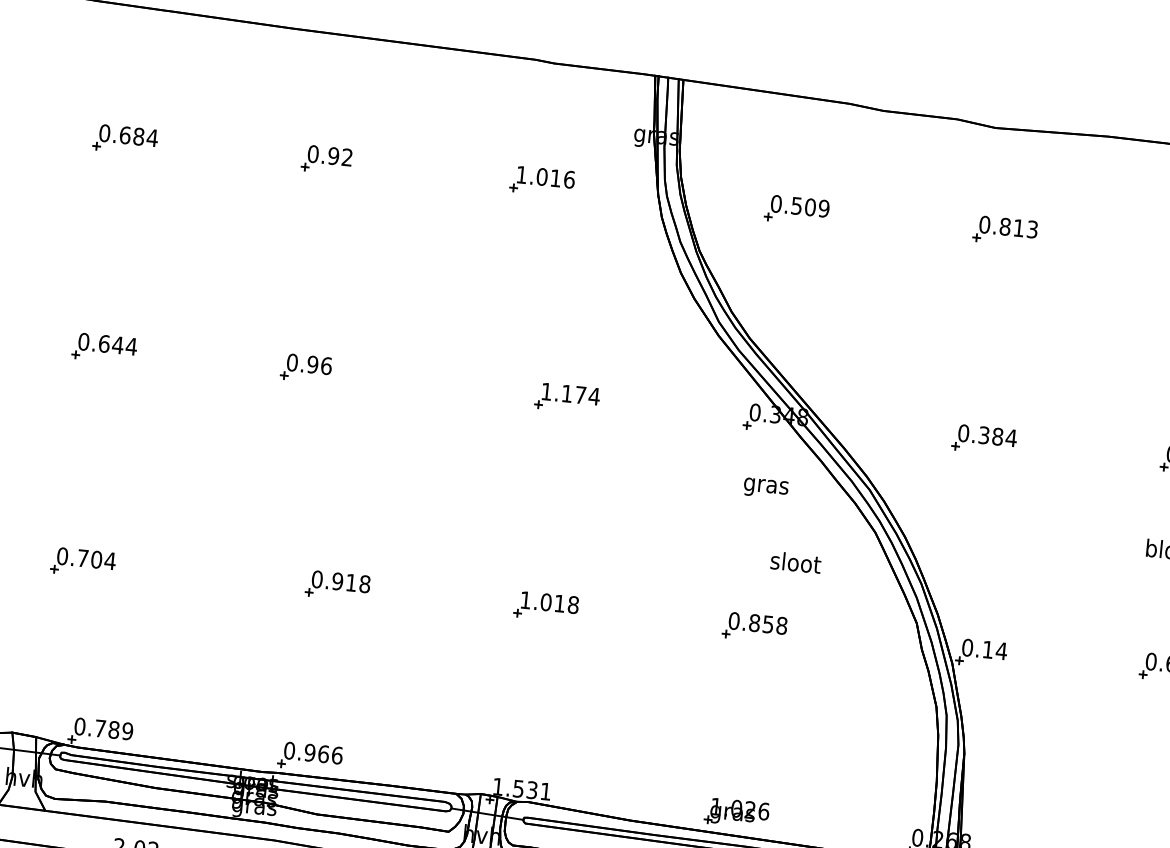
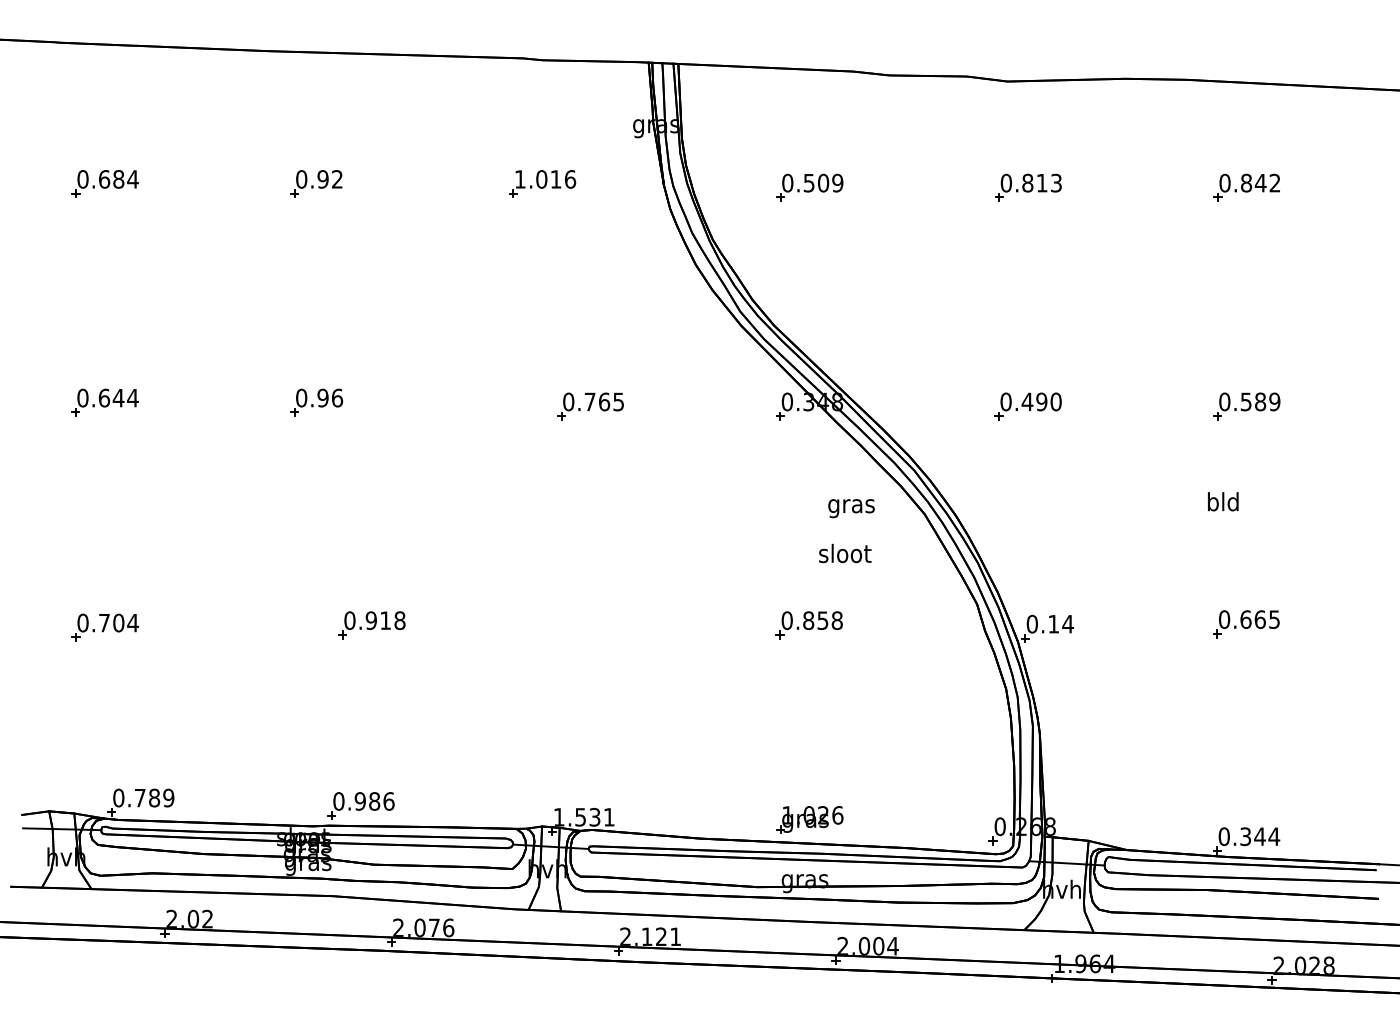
text: (570, 393) -> (593, 401), 1.174 -> 0.765
text: (997, 436) -> (1041, 401), 0.384 -> 0.490
text: (766, 488) -> (851, 508), moved
part: (546, 606) -> (590, 625), removed
text: (323, 754) -> (374, 801), 0.966 -> 0.986

